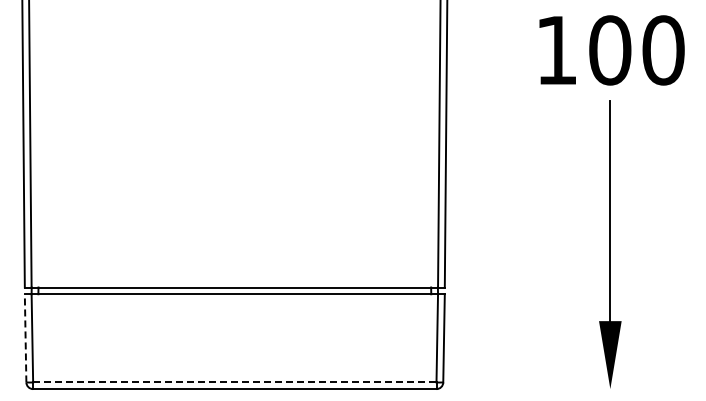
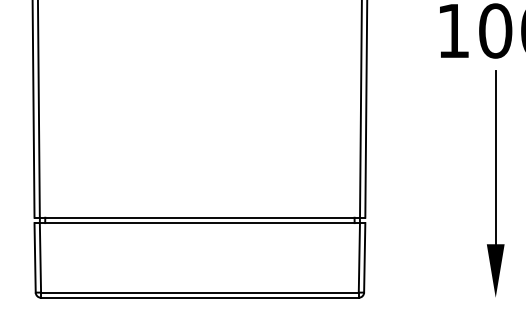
line: (25, 337) -> (35, 257), dashed -> solid
line: (234, 382) -> (199, 292), dashed -> solid

